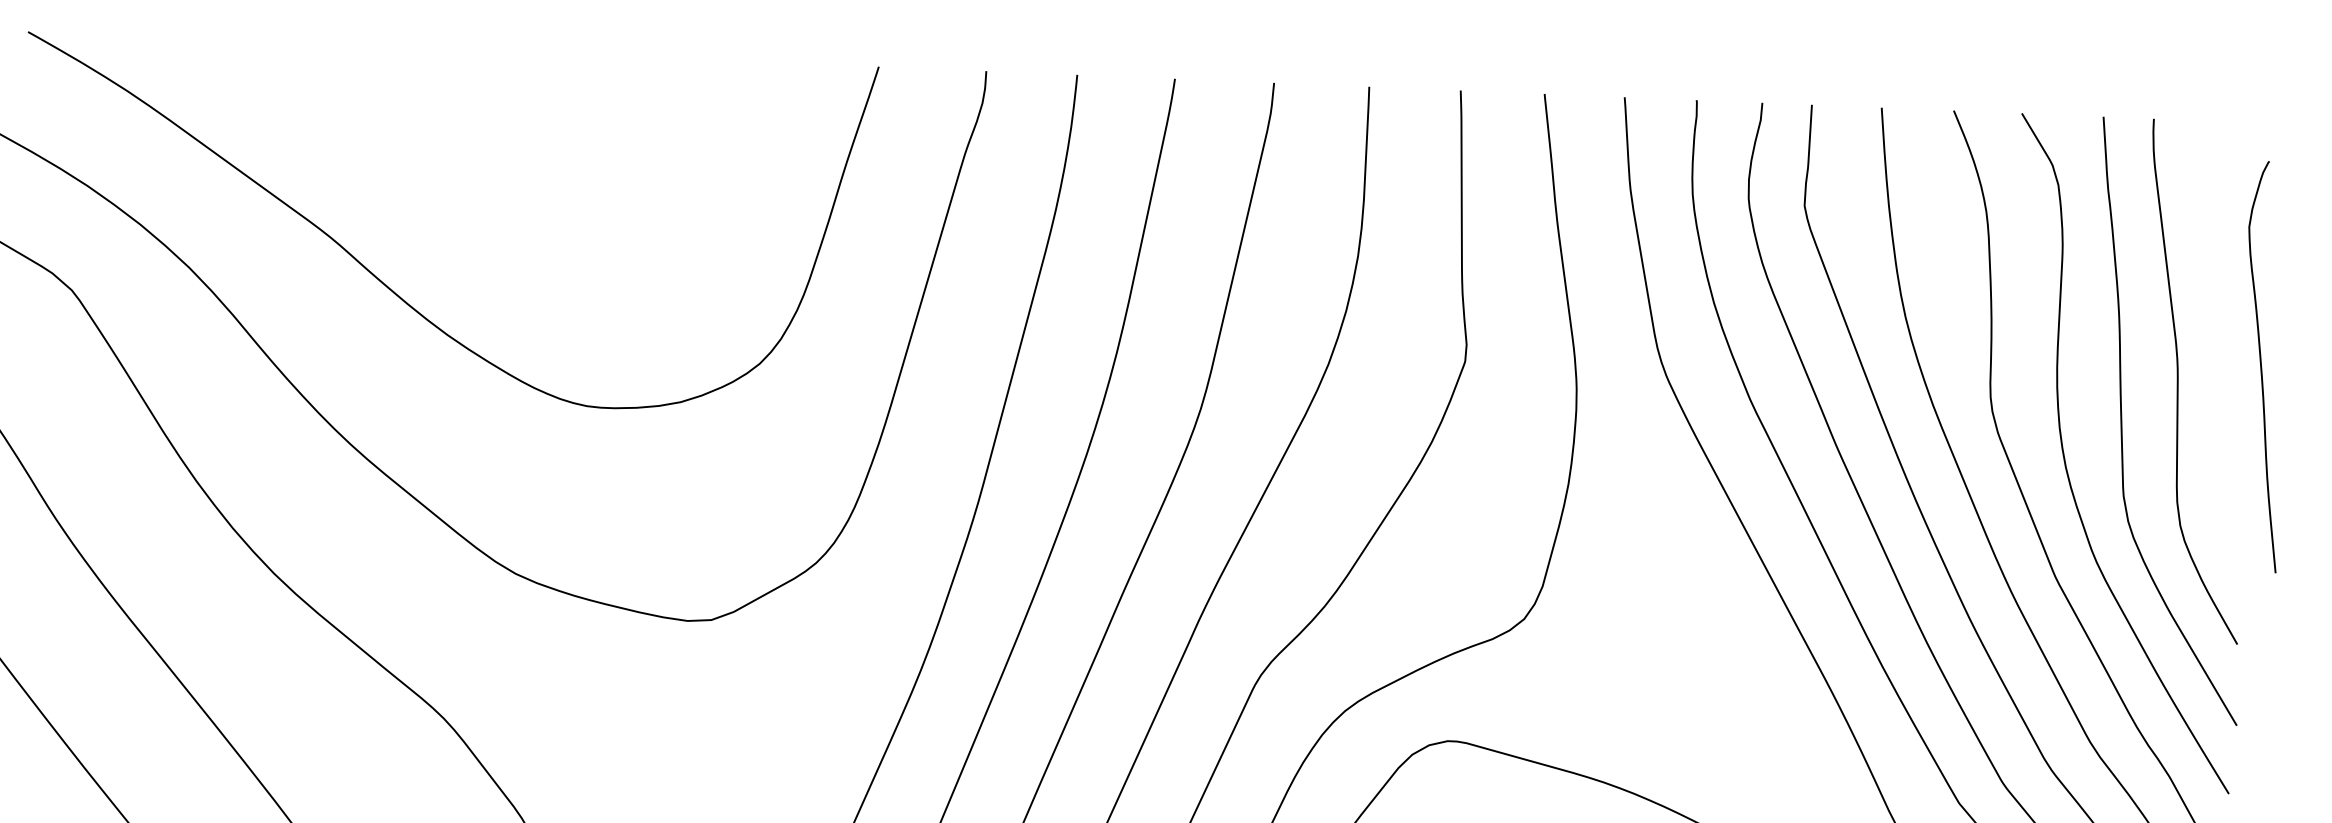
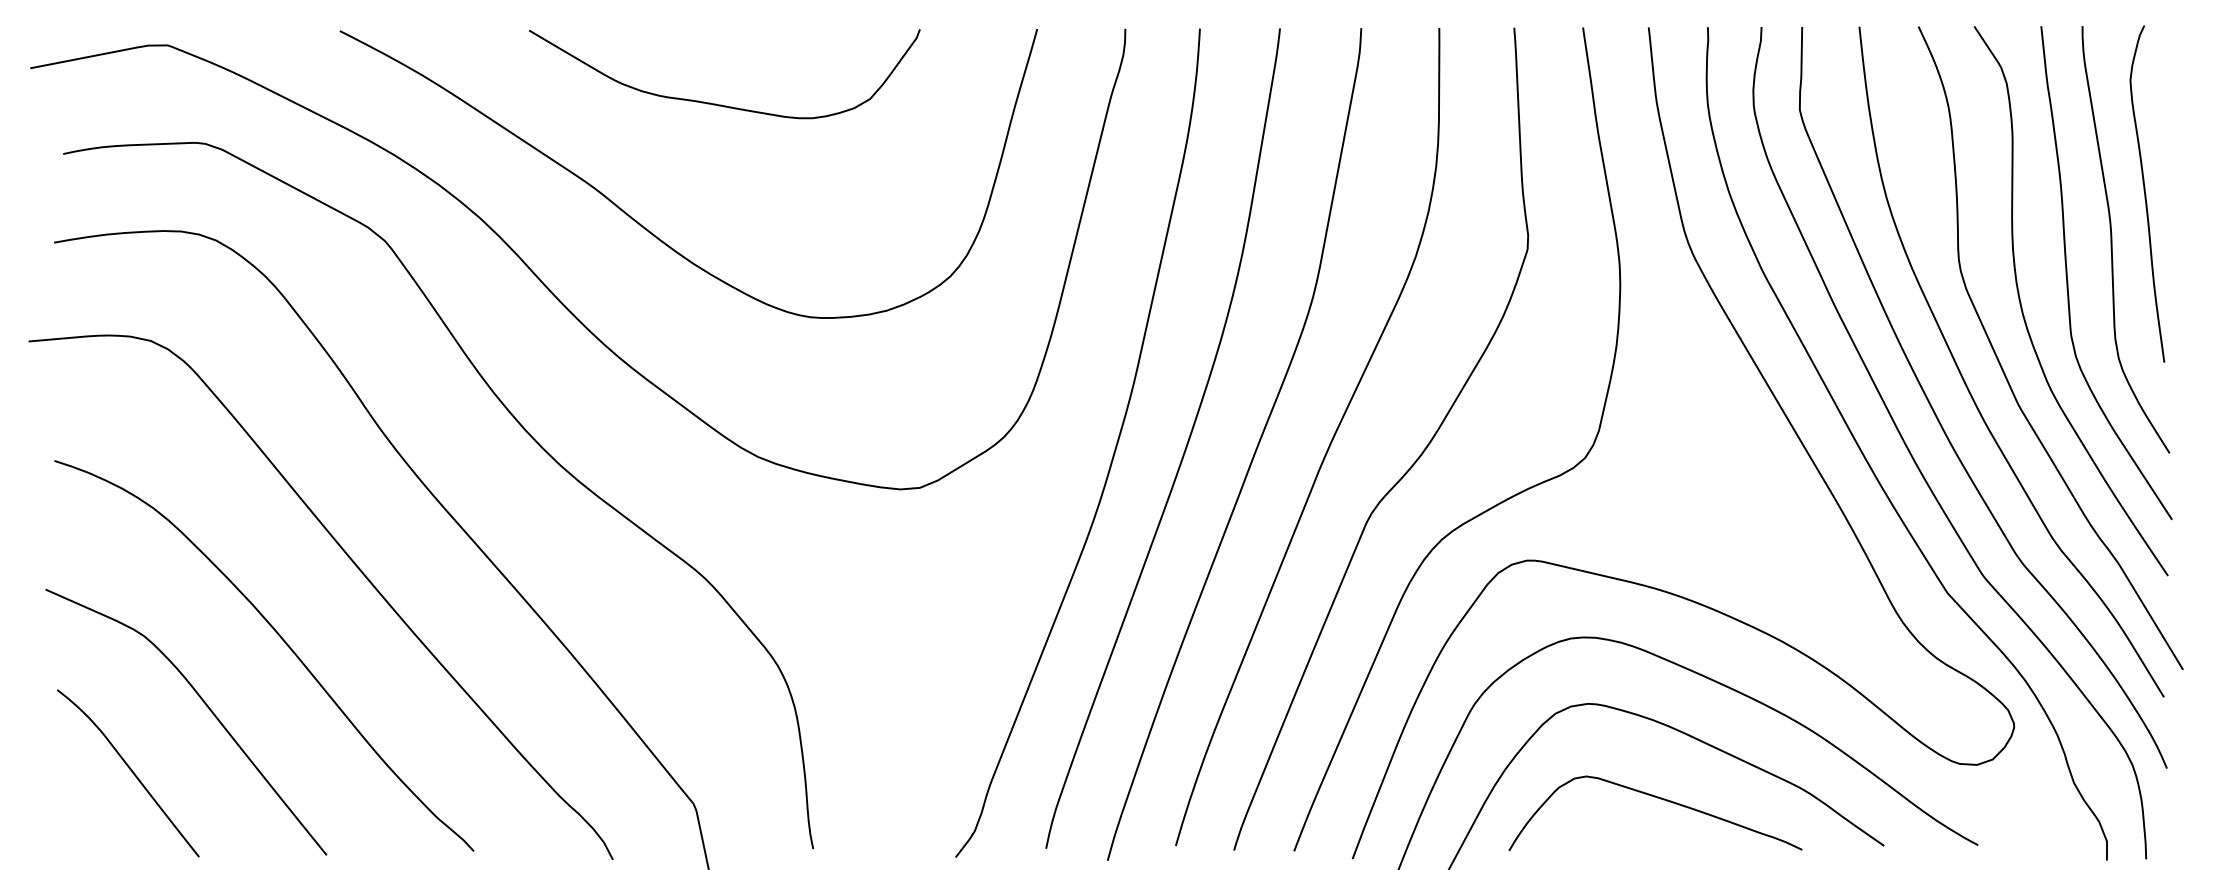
curve: (483, 140) -> (716, 103), added
curve: (2262, 367) -> (2146, 194), moved

